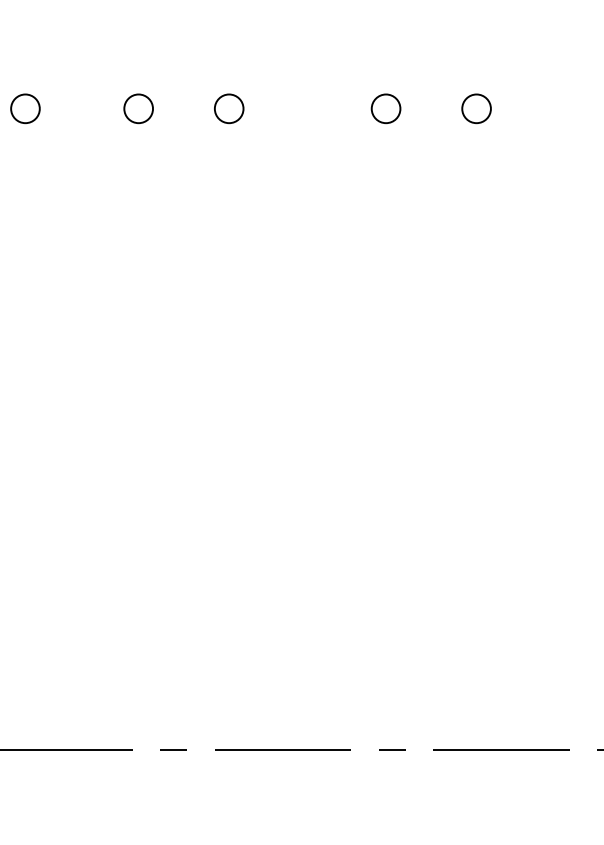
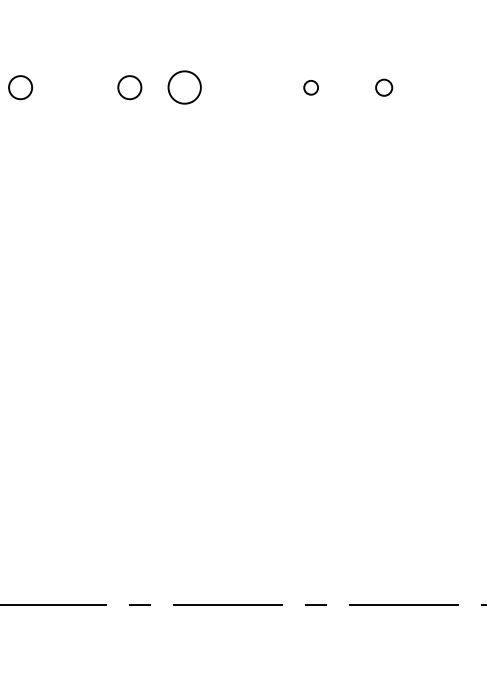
circle: (138, 108) -> (129, 87), moved
circle: (228, 108) -> (184, 87), size x1.4
circle: (385, 108) -> (310, 87), size x0.6
circle: (475, 108) -> (383, 87), size x0.7

